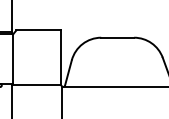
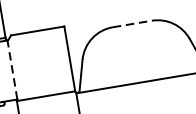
line: (118, 37) -> (133, 23), solid -> dashed
line: (12, 59) -> (12, 70), solid -> dashed

